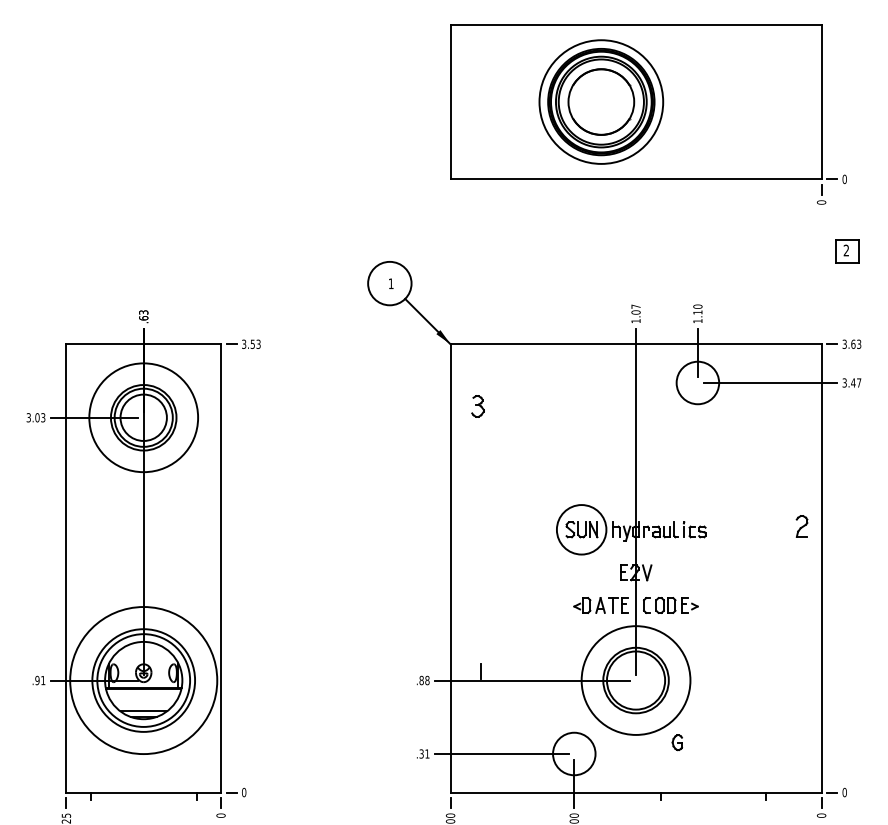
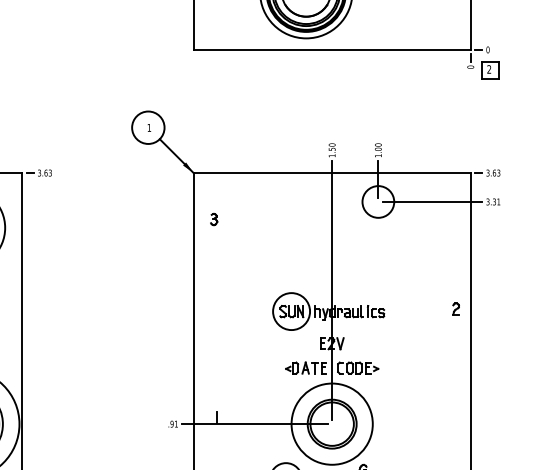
part: (847, 251) -> (490, 70), moved
text: (635, 309) -> (331, 147), 1.07 -> 1.50
text: (697, 312) -> (378, 149), 1.10 -> 1.00
text: (252, 343) -> (45, 172), 3.53 -> 3.63
text: (856, 382) -> (496, 201), 3.47 -> 3.31
part: (477, 406) -> (213, 219), size x0.71
part: (801, 525) -> (455, 308), size x0.71
text: (424, 680) -> (174, 424), .88 -> .91

